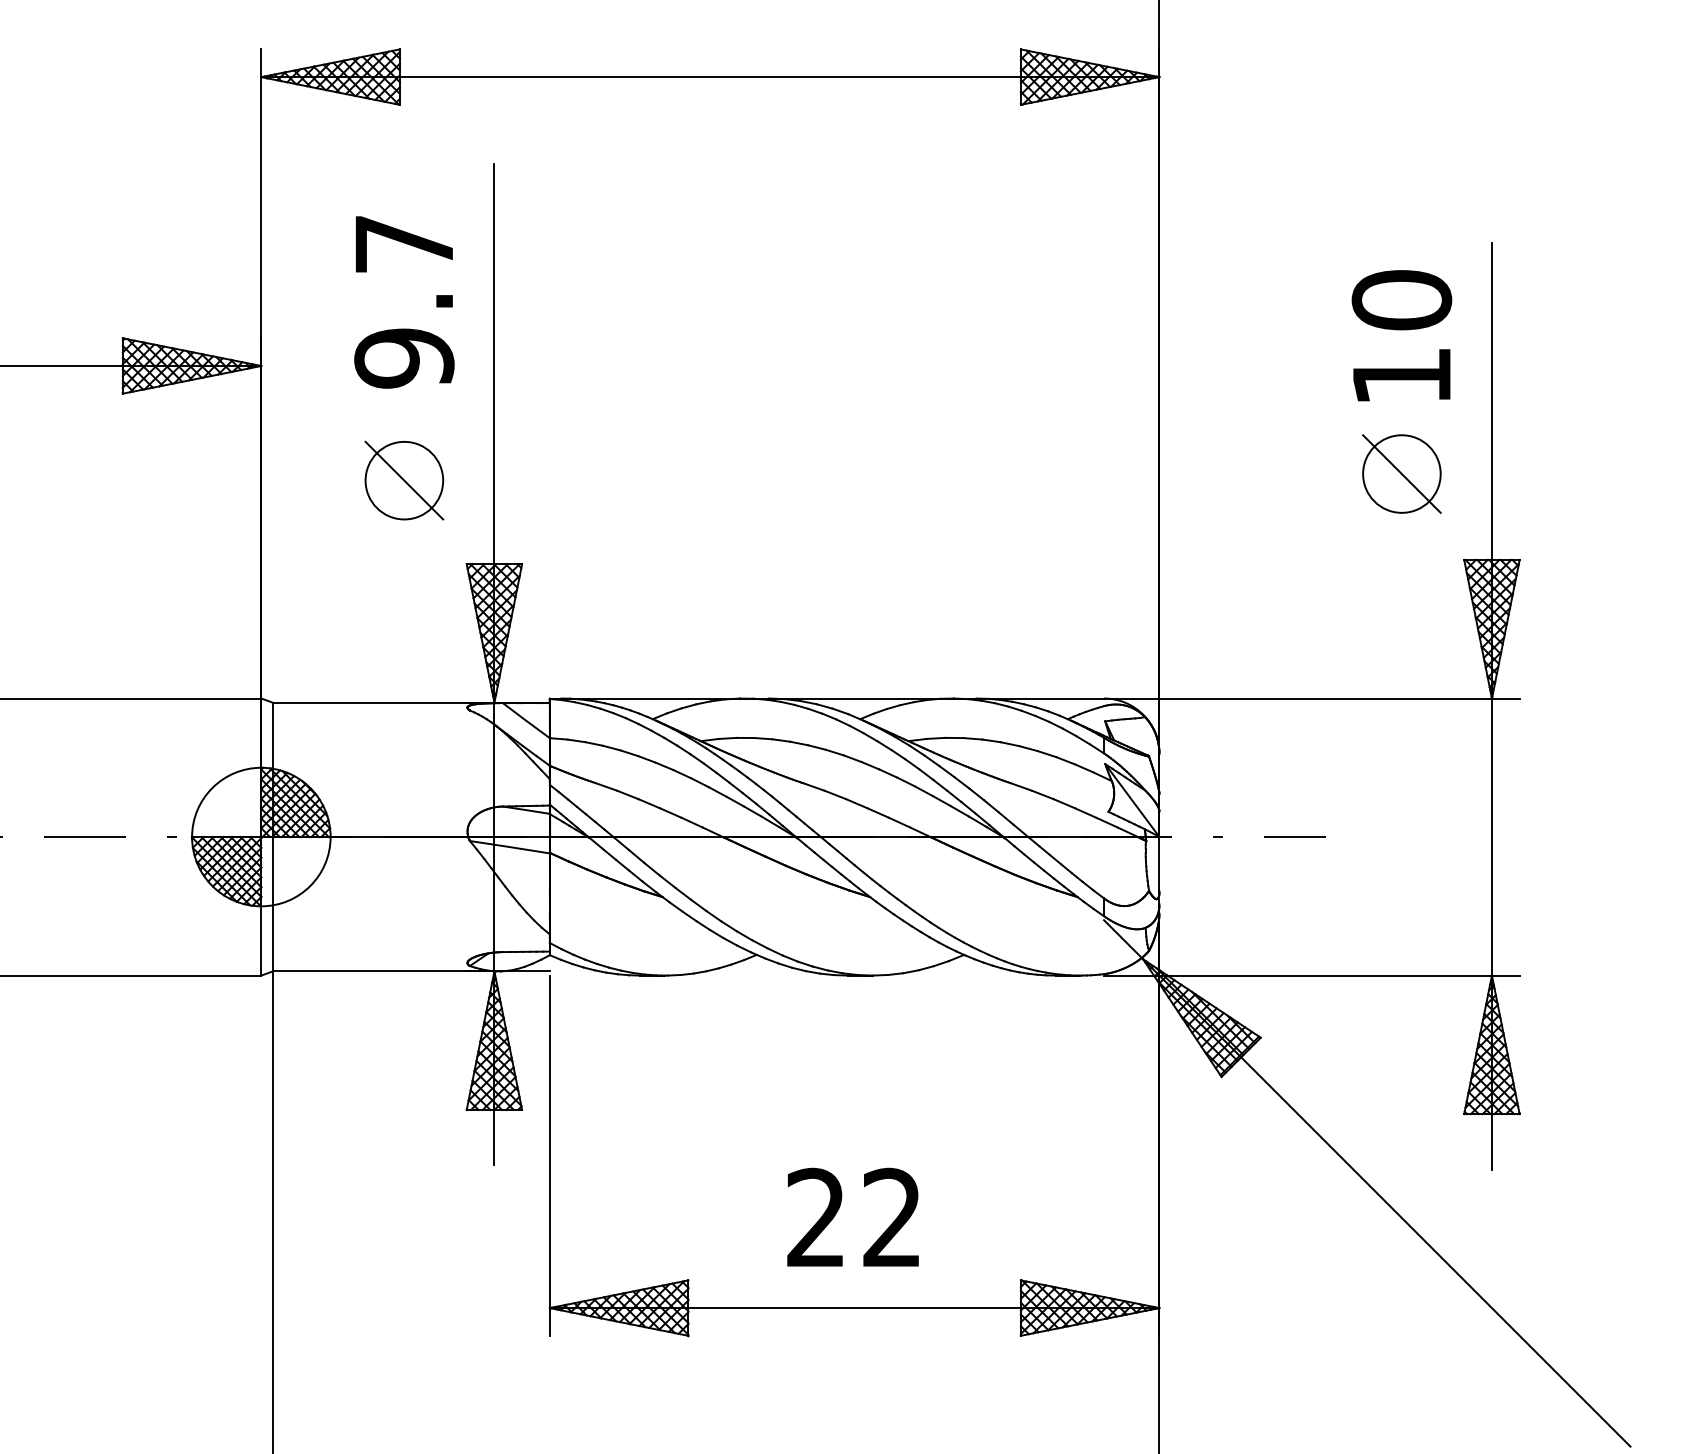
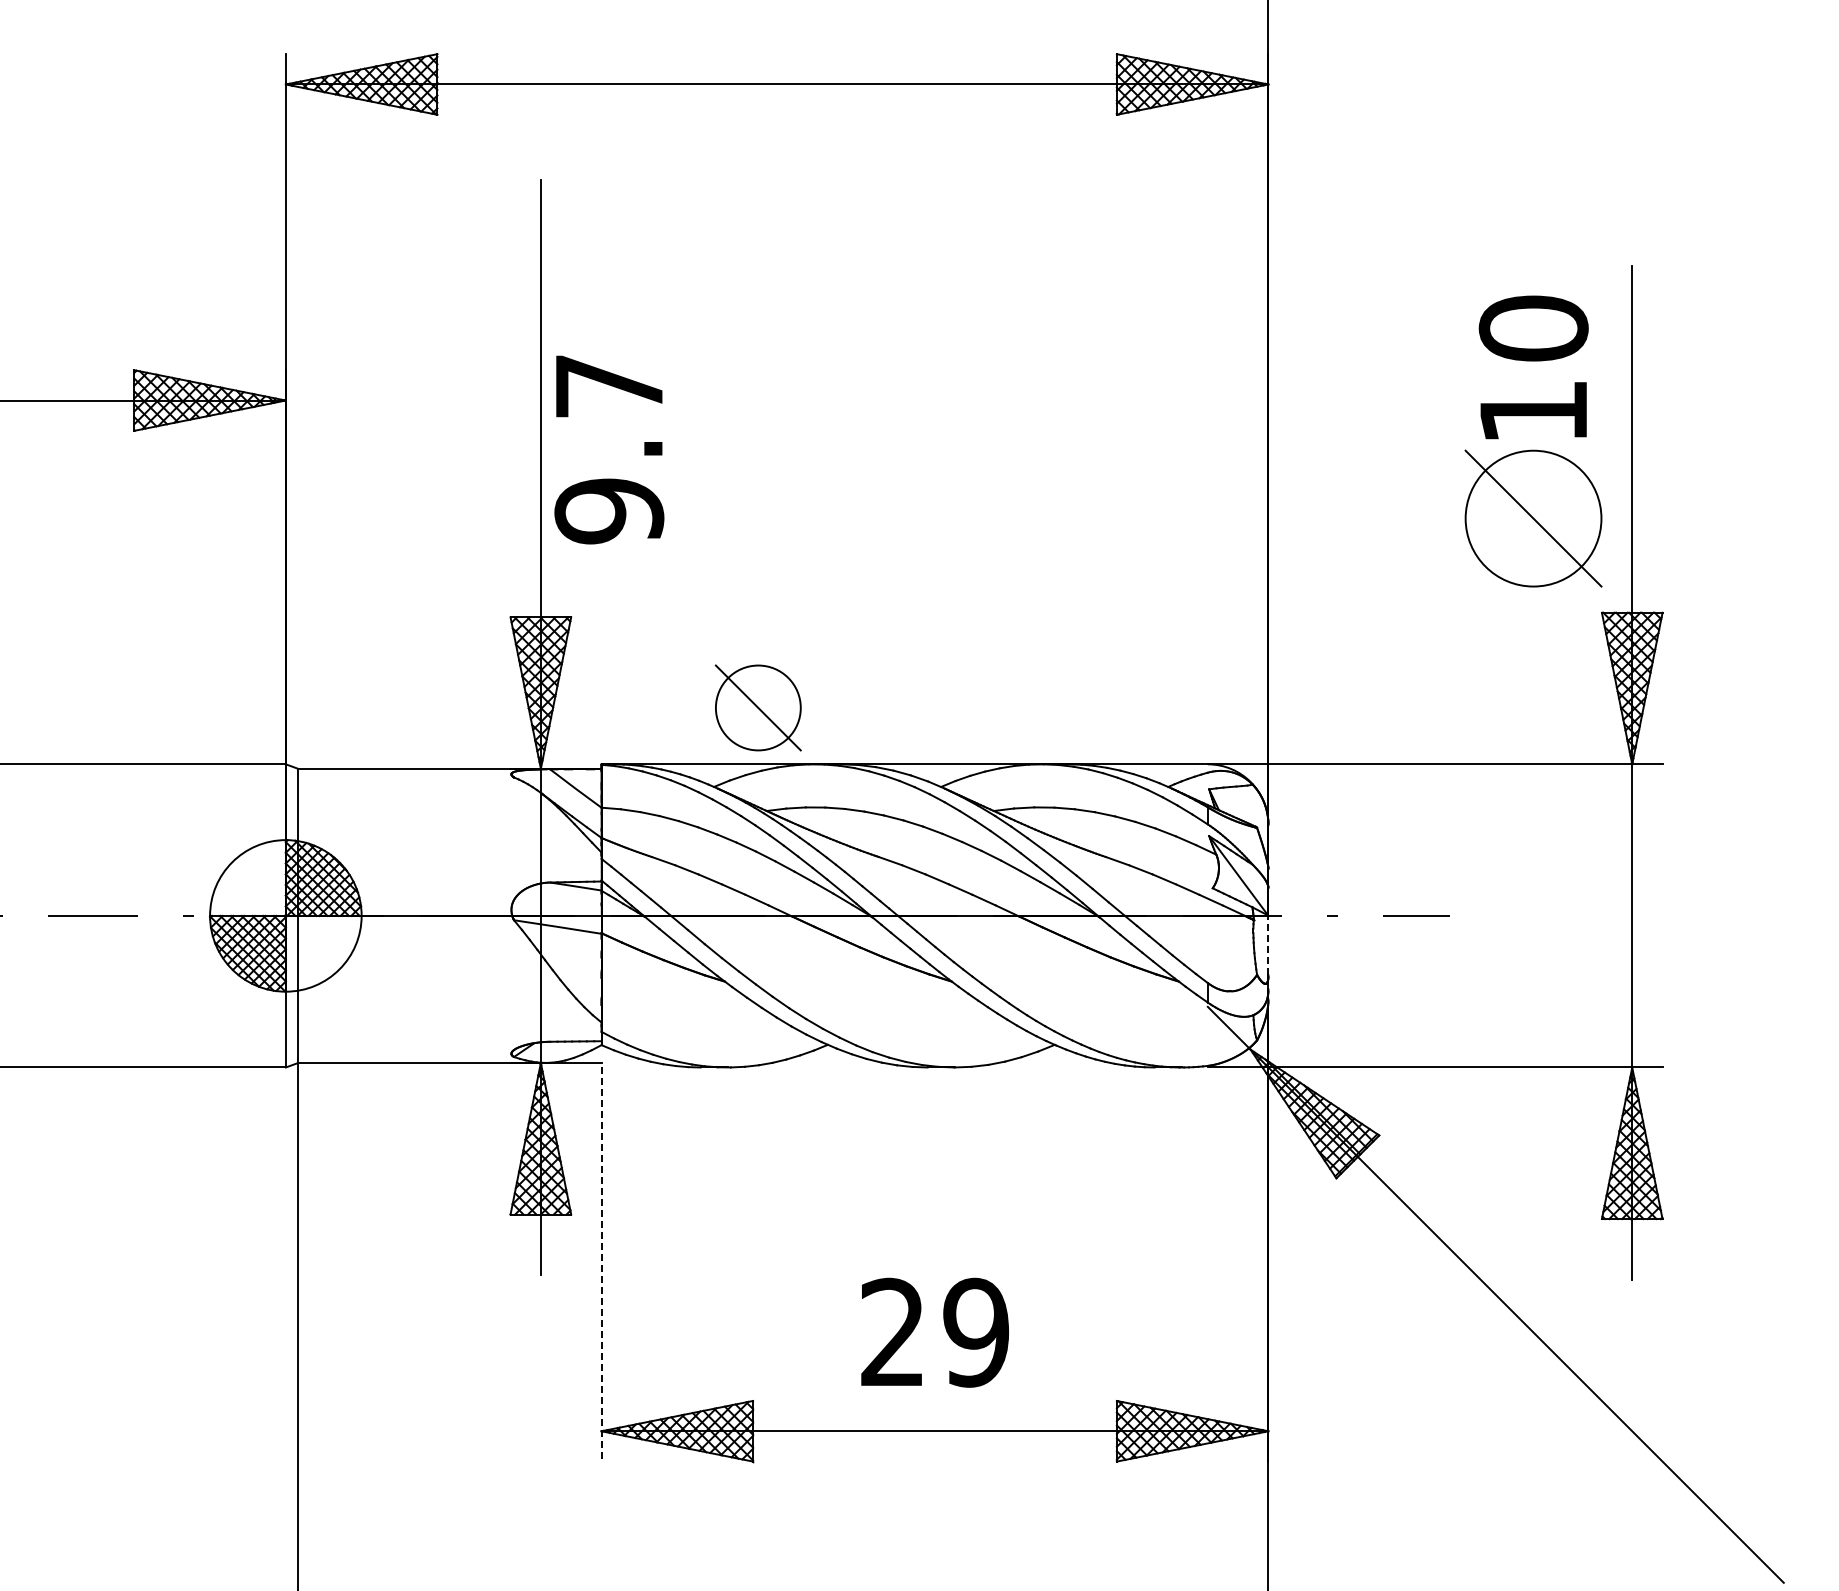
text: (404, 301) -> (609, 449), moved
part: (1401, 473) -> (1533, 518), size x1.6
part: (403, 480) -> (757, 707), moved
line: (1159, 864) -> (1268, 945), solid -> dashed
line: (549, 1156) -> (601, 1265), solid -> dashed
text: (892, 1217) -> (976, 1332), 22 -> 29

